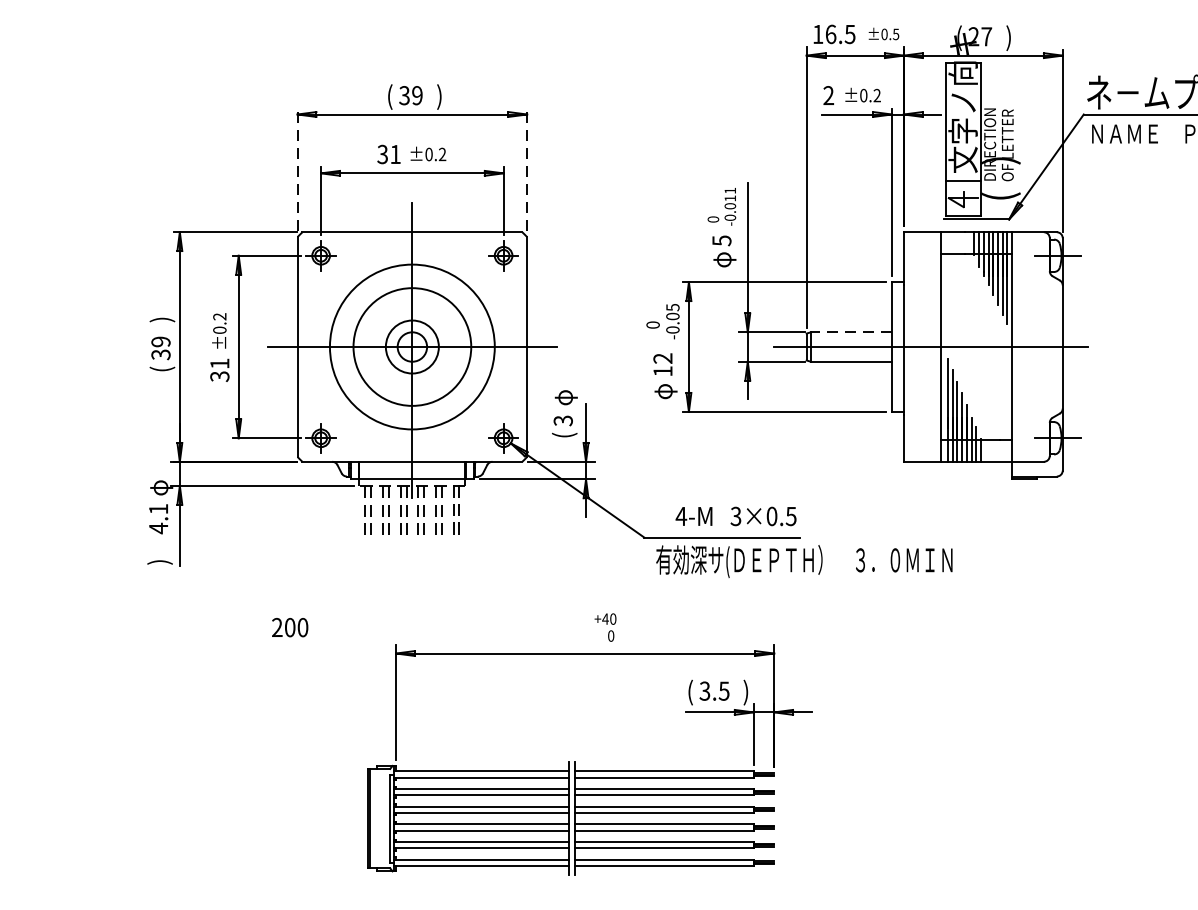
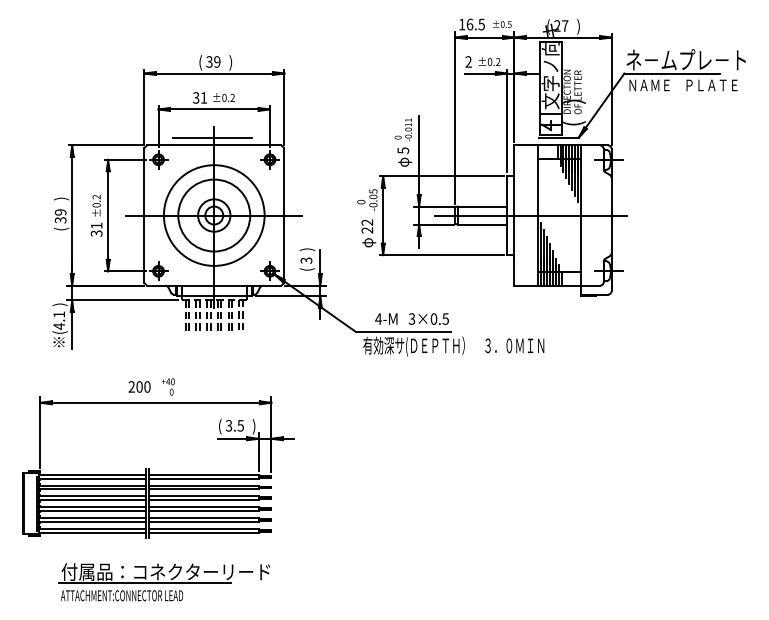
line: (298, 168) -> (144, 106), dashed -> solid
line: (527, 168) -> (284, 106), dashed -> solid
line: (407, 219) -> (211, 137), added
line: (851, 332) -> (482, 206), dashed -> solid
text: (663, 371) -> (367, 230), 12 -> 22
text: (564, 397) -> (307, 246), φ -> )
text: (160, 487) -> (60, 301), φ -> )
text: (159, 549) -> (59, 339), ) -> ※(
part: (574, 761) -> (149, 468), moved

